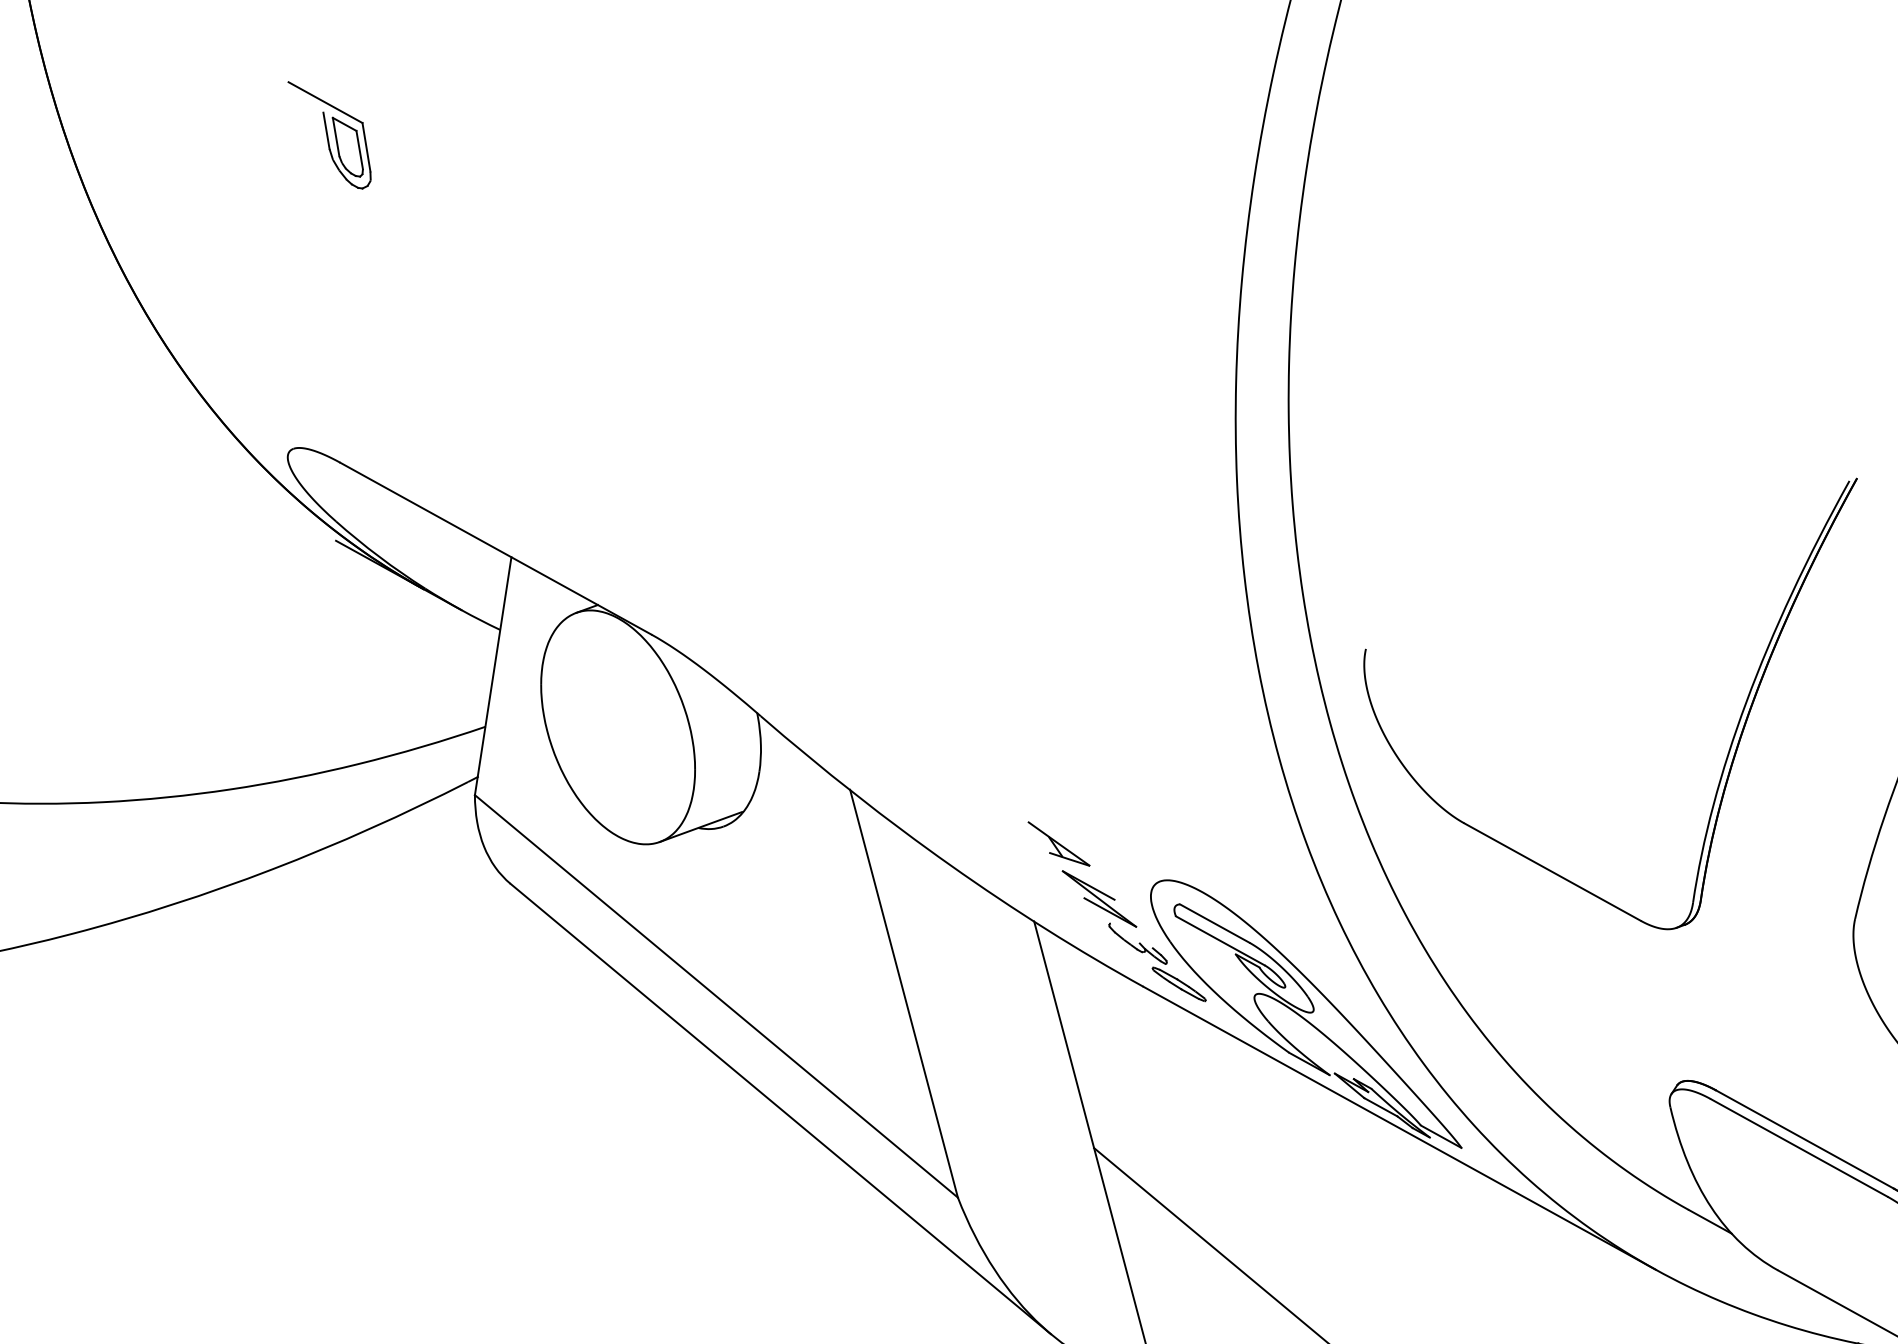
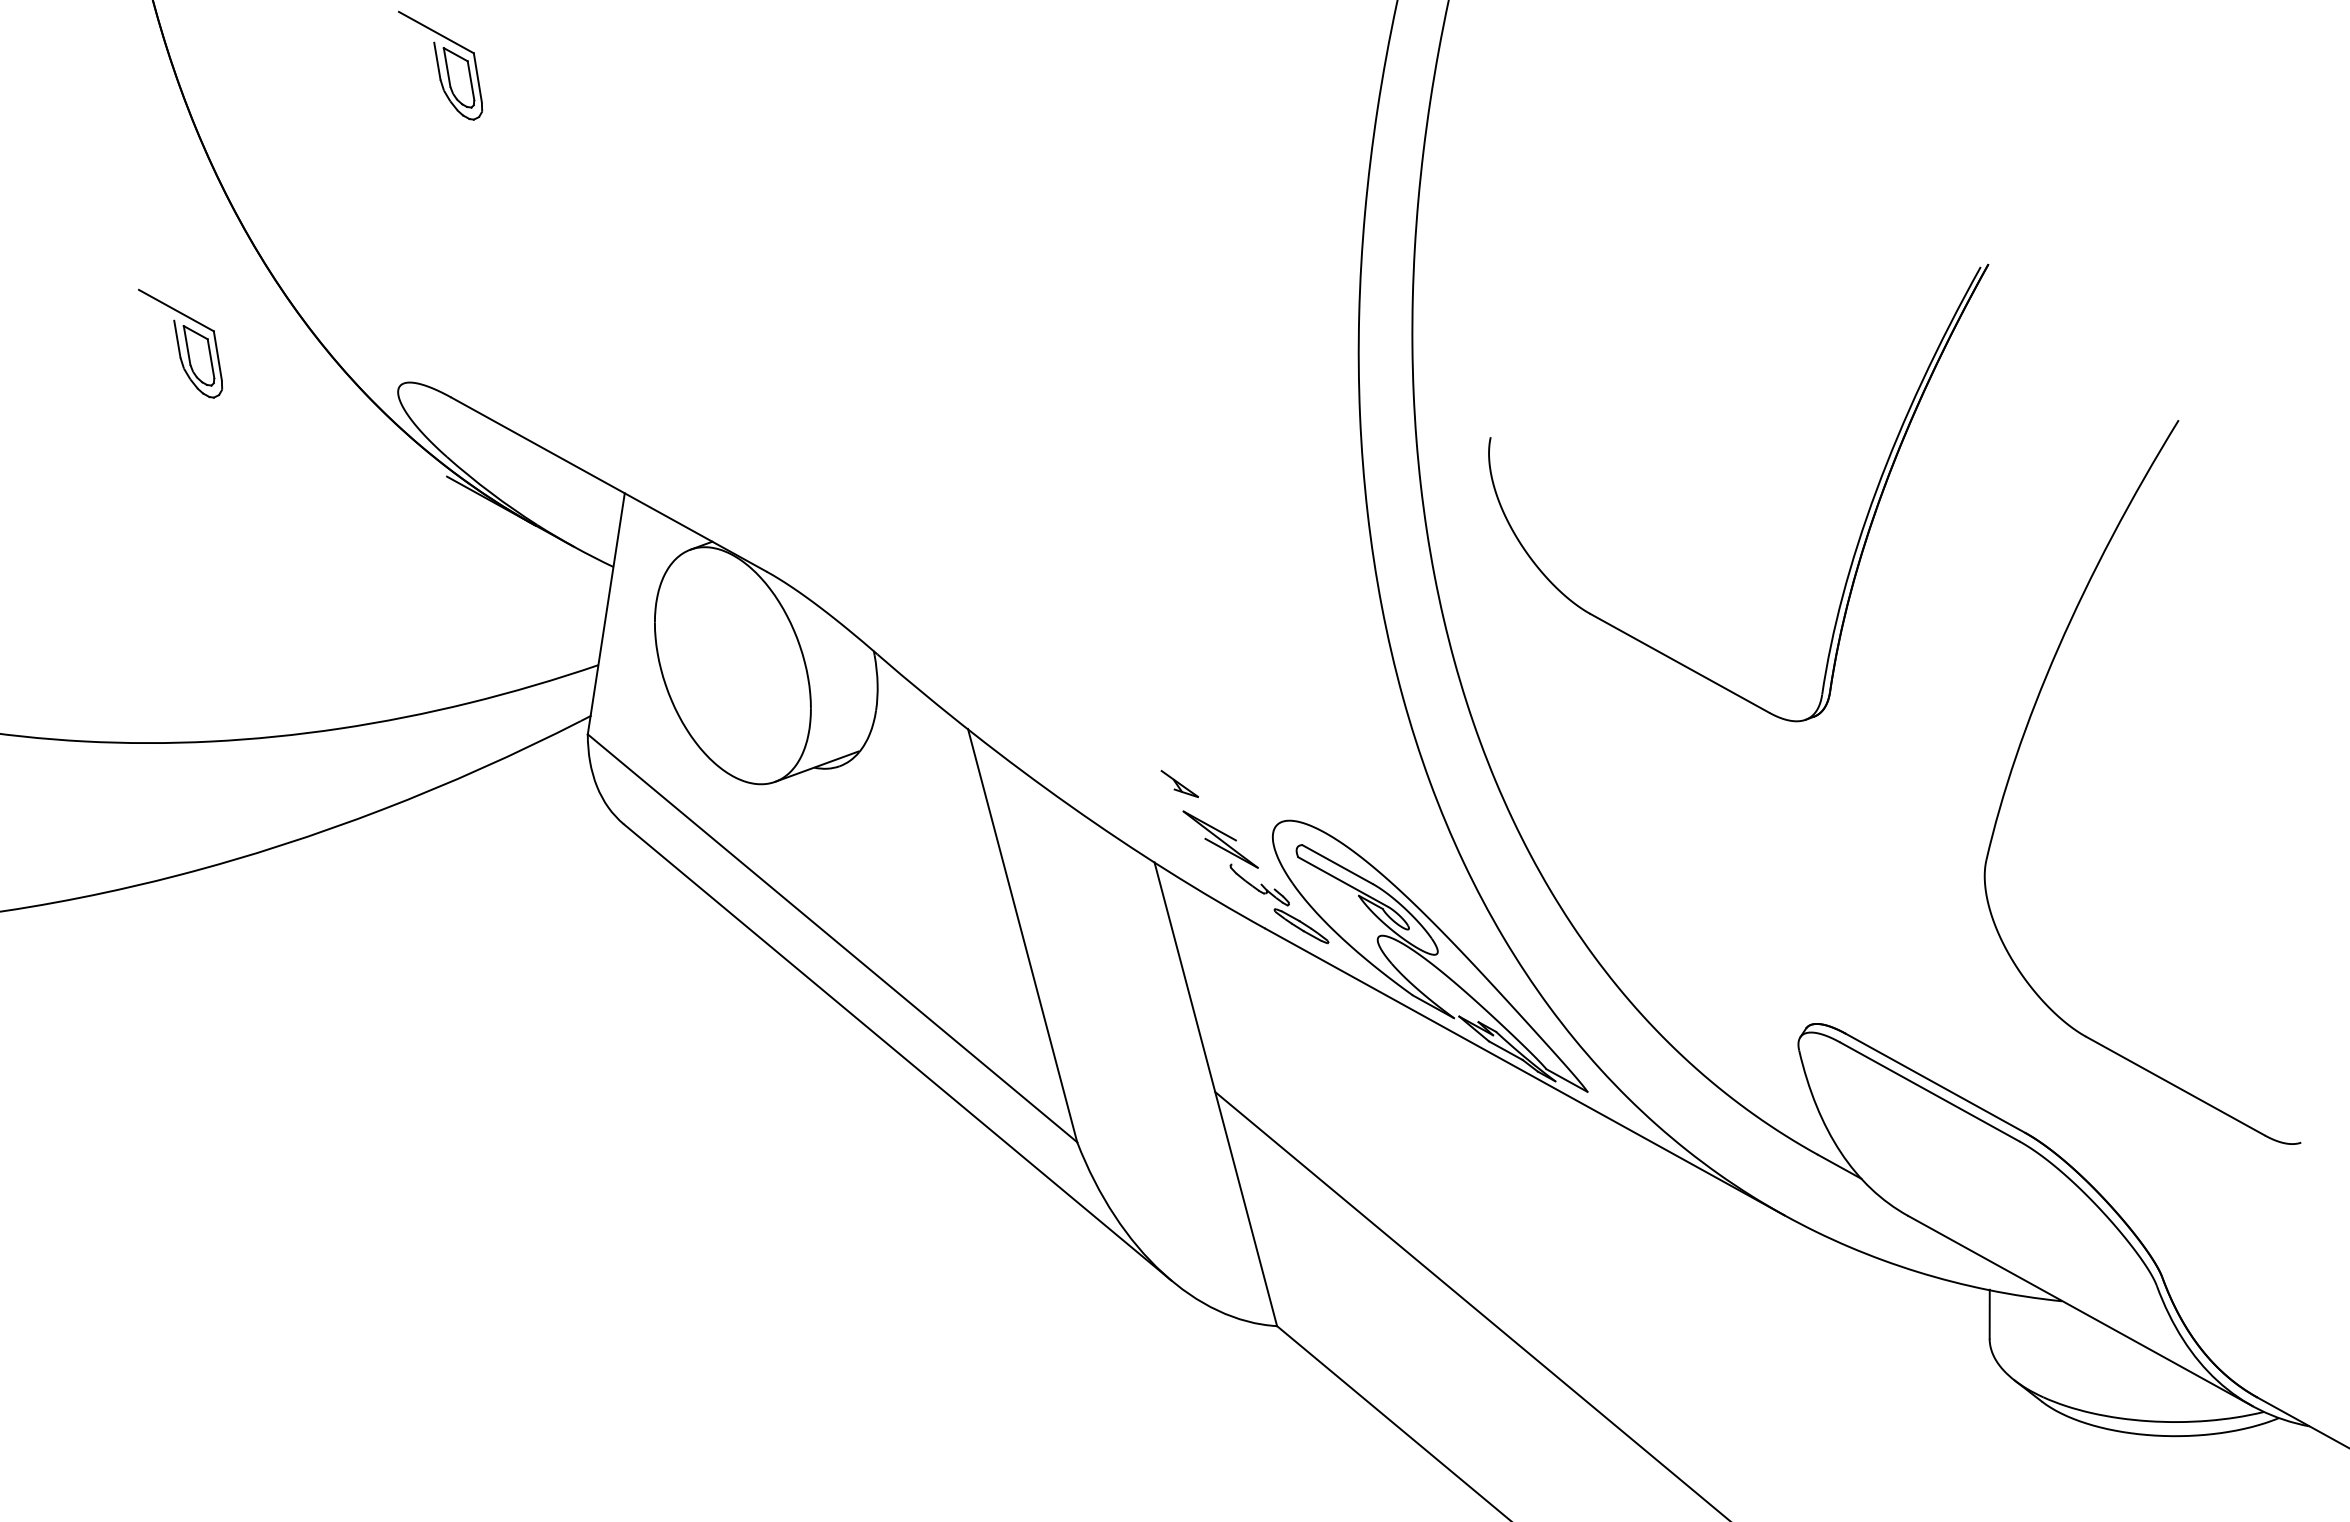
part: (73, 409) -> (180, 343), added
part: (1730, 742) -> (1860, 532), moved
part: (1058, 843) -> (1179, 783), size x0.6

